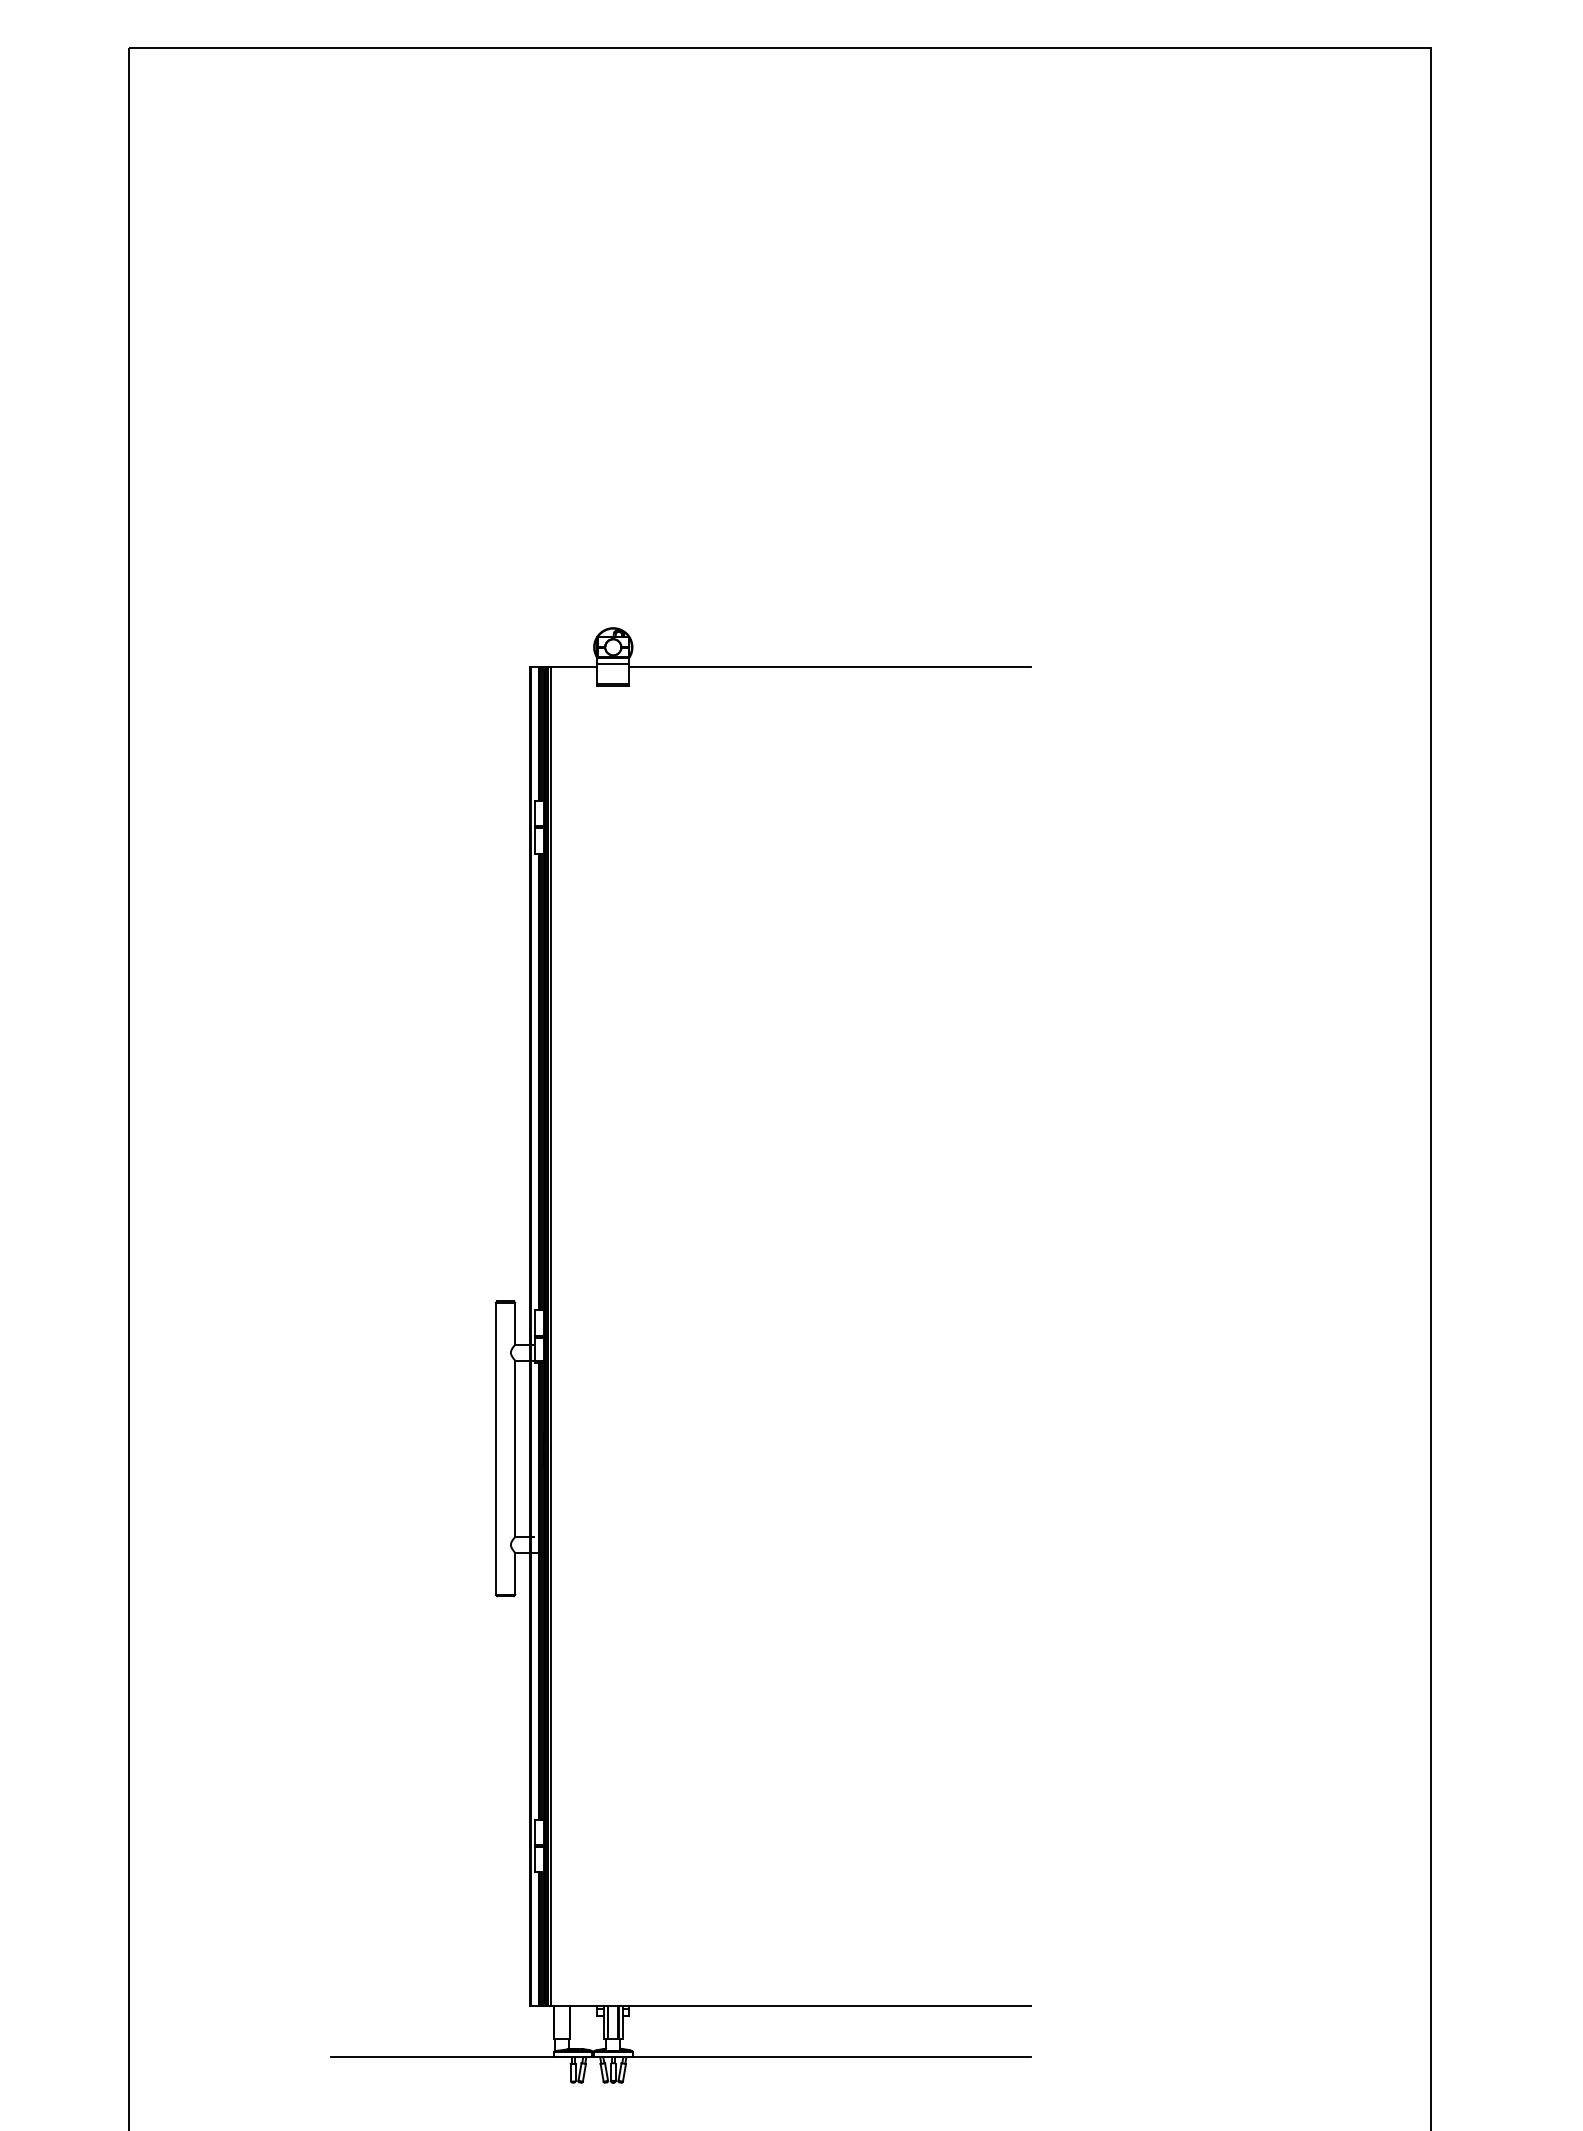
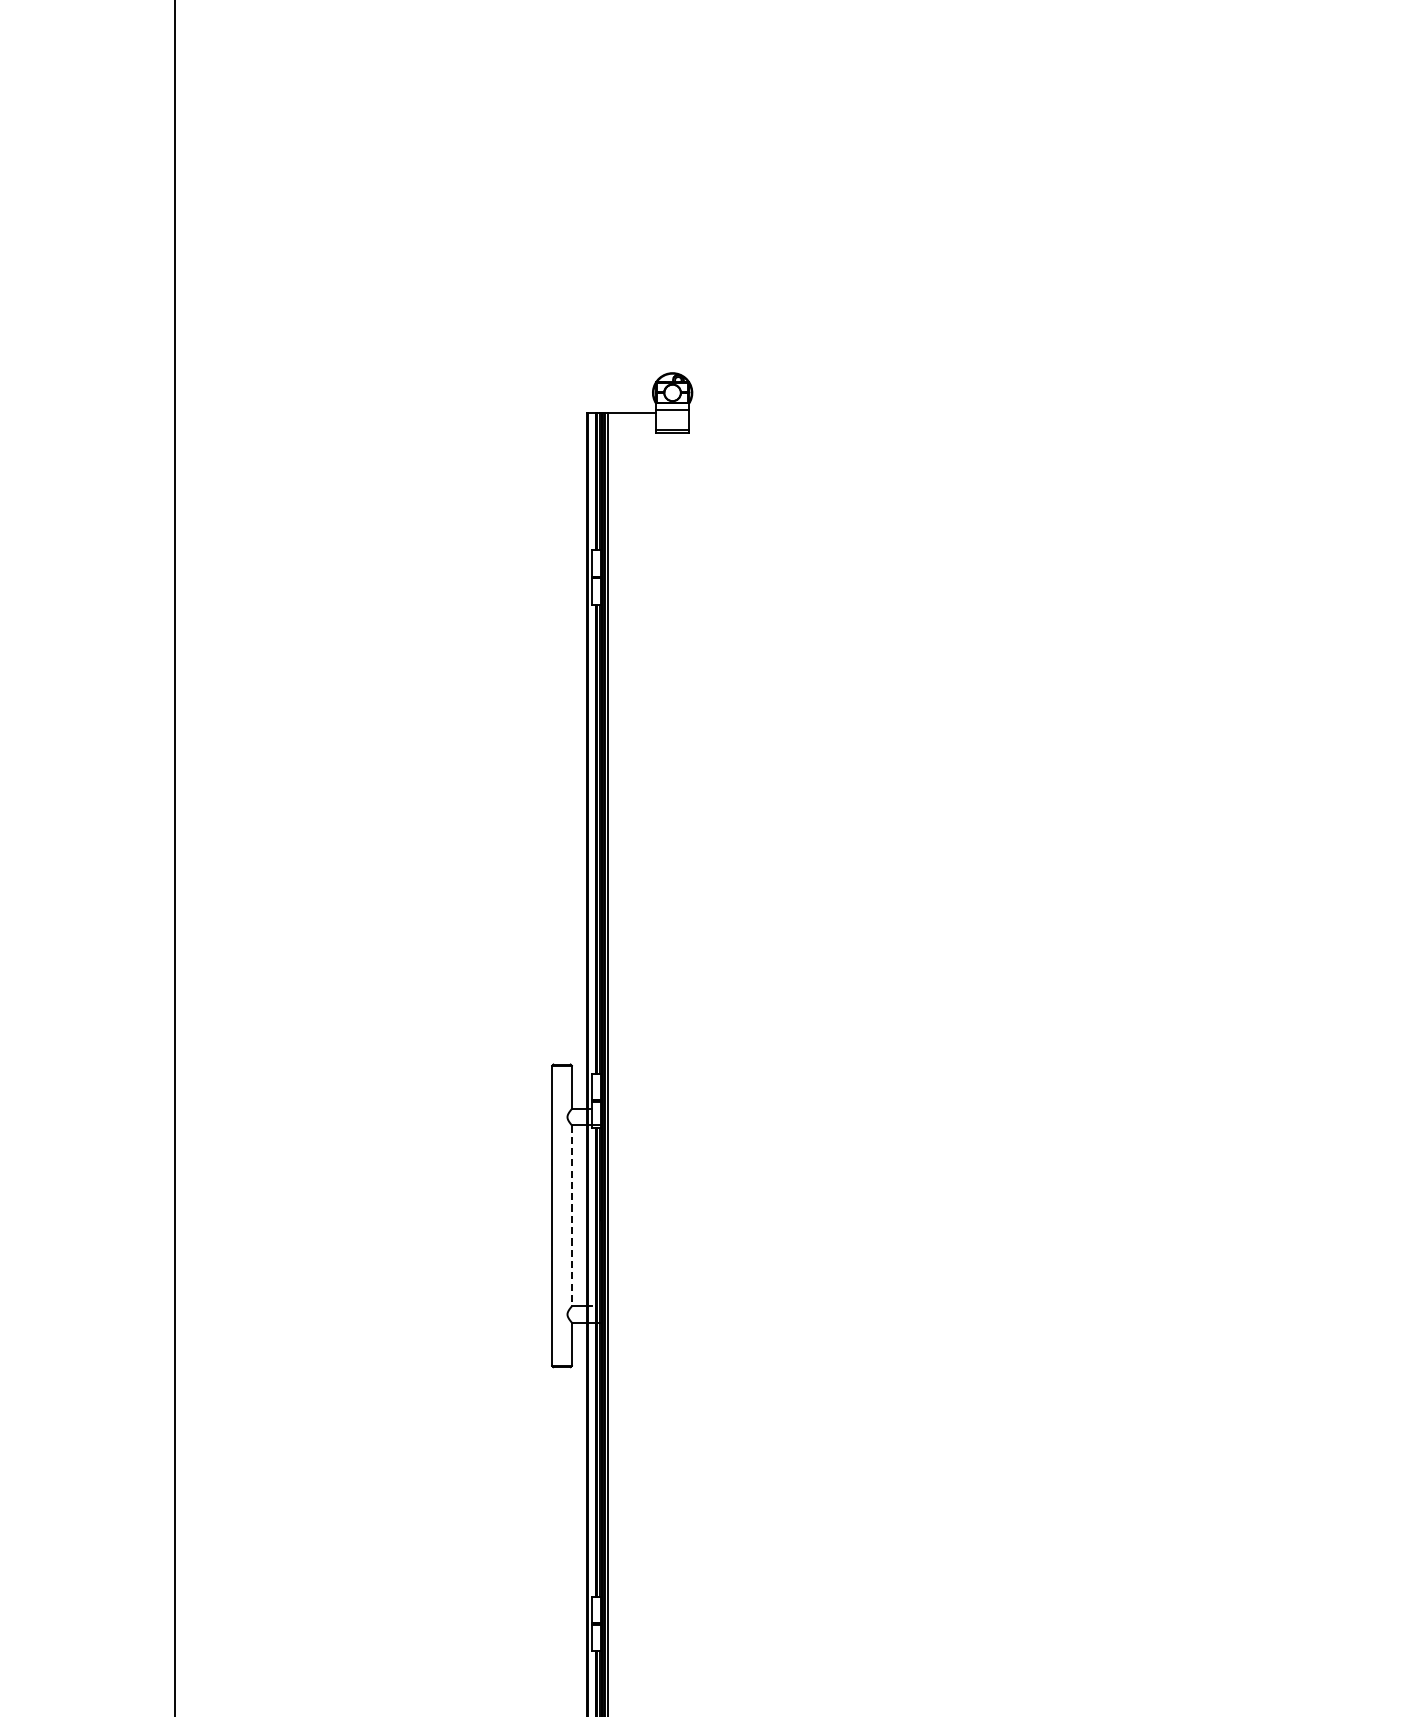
line: (829, 667) -> (894, 413), removed
line: (515, 1449) -> (572, 1216), solid -> dashed

